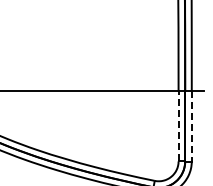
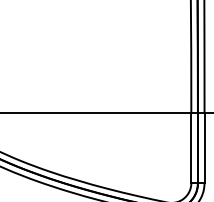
line: (178, 125) -> (191, 147), dashed -> solid
line: (191, 126) -> (204, 148), dashed -> solid

